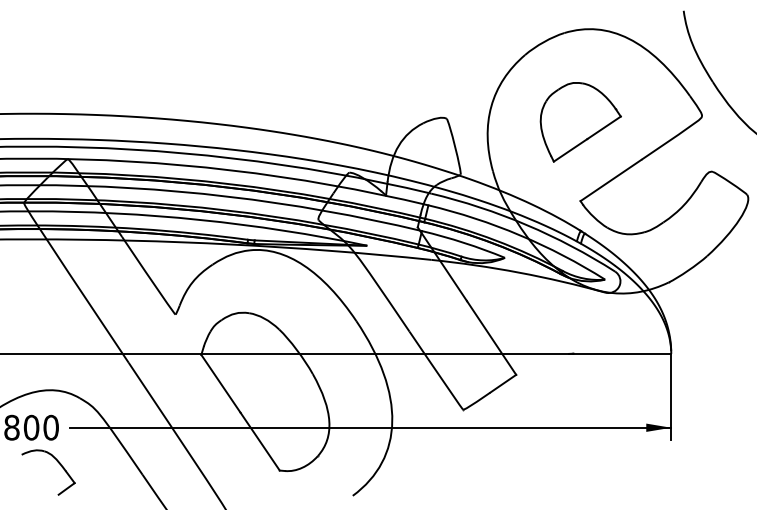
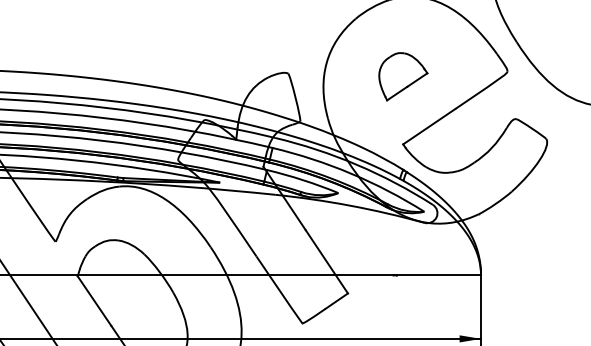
part: (580, 122) -> (403, 76), size x0.7

